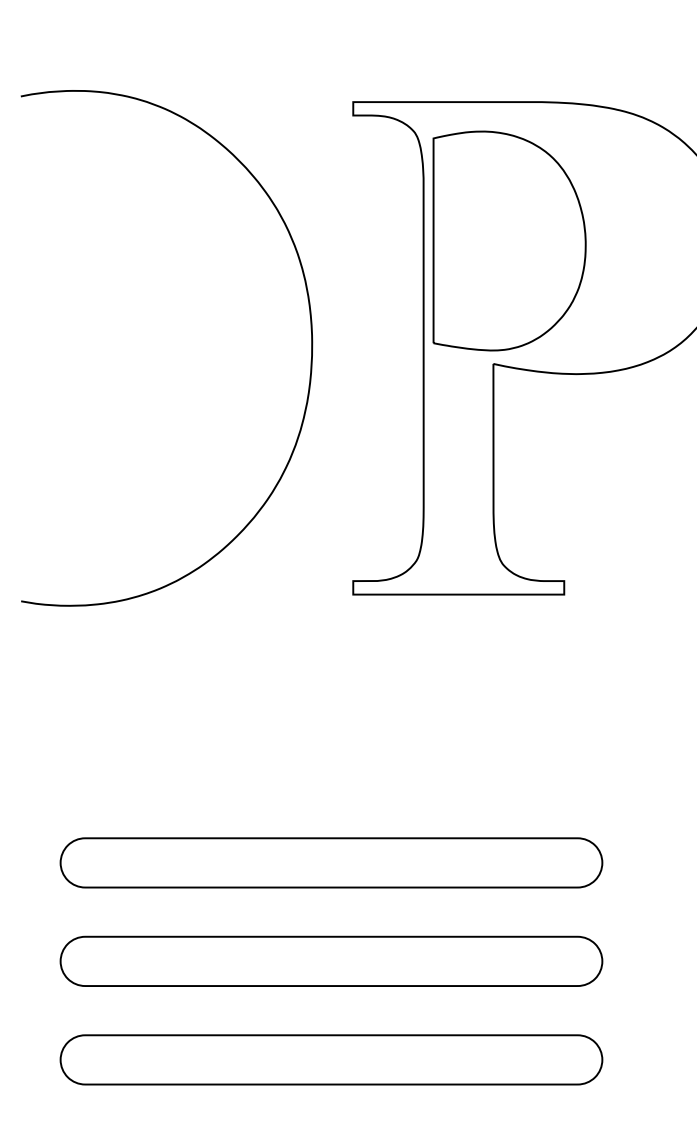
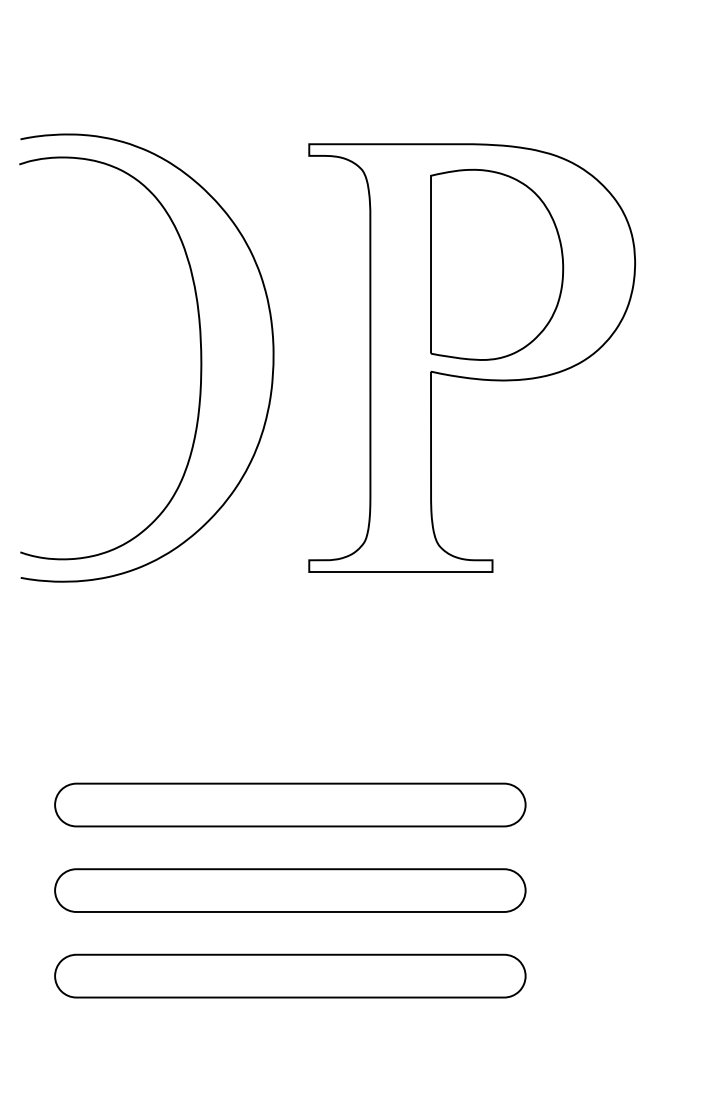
part: (510, 240) -> (497, 264), moved
curve: (228, 348) -> (200, 358), added

